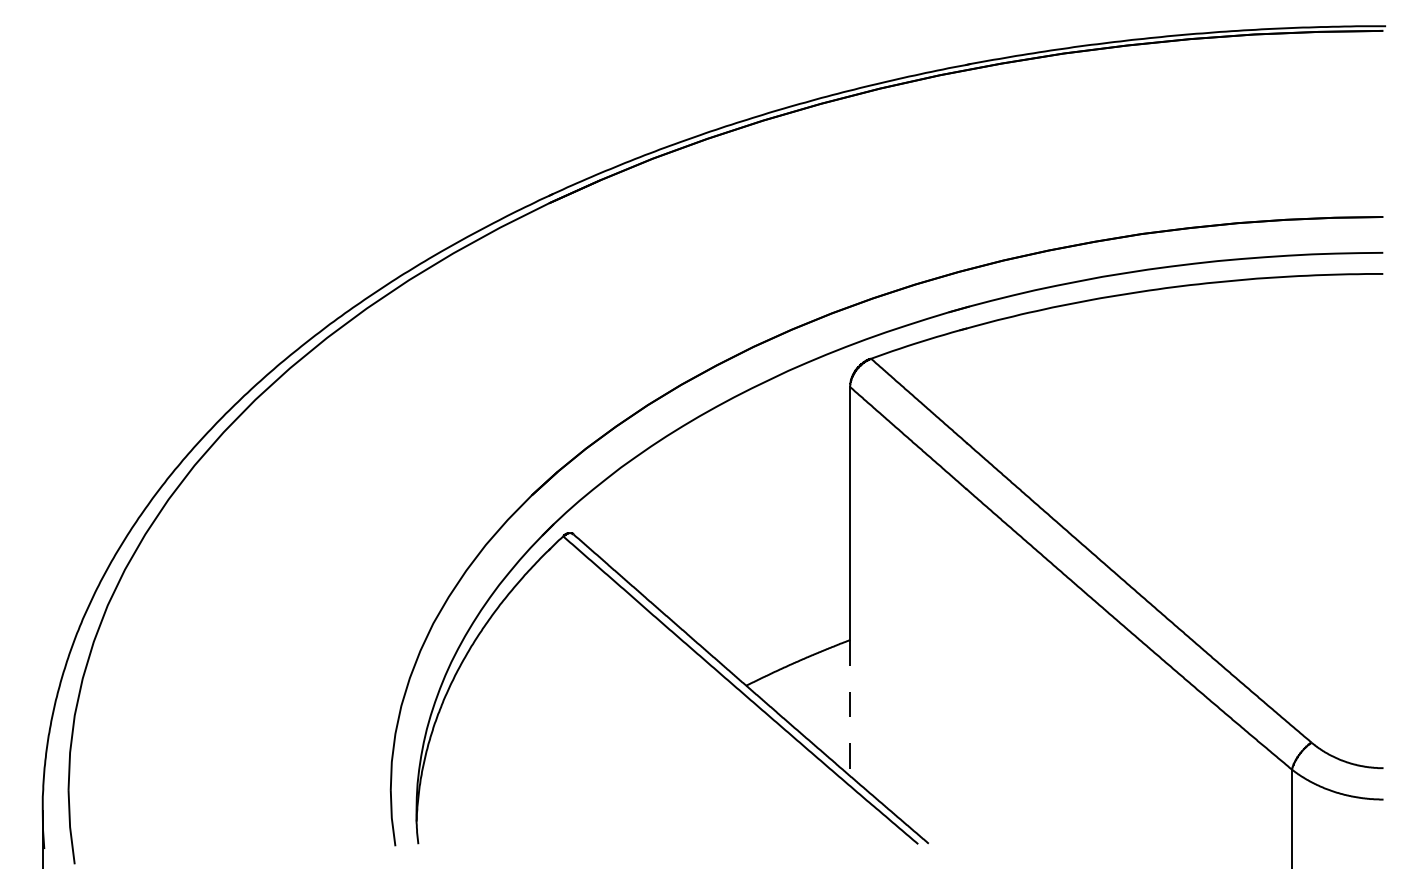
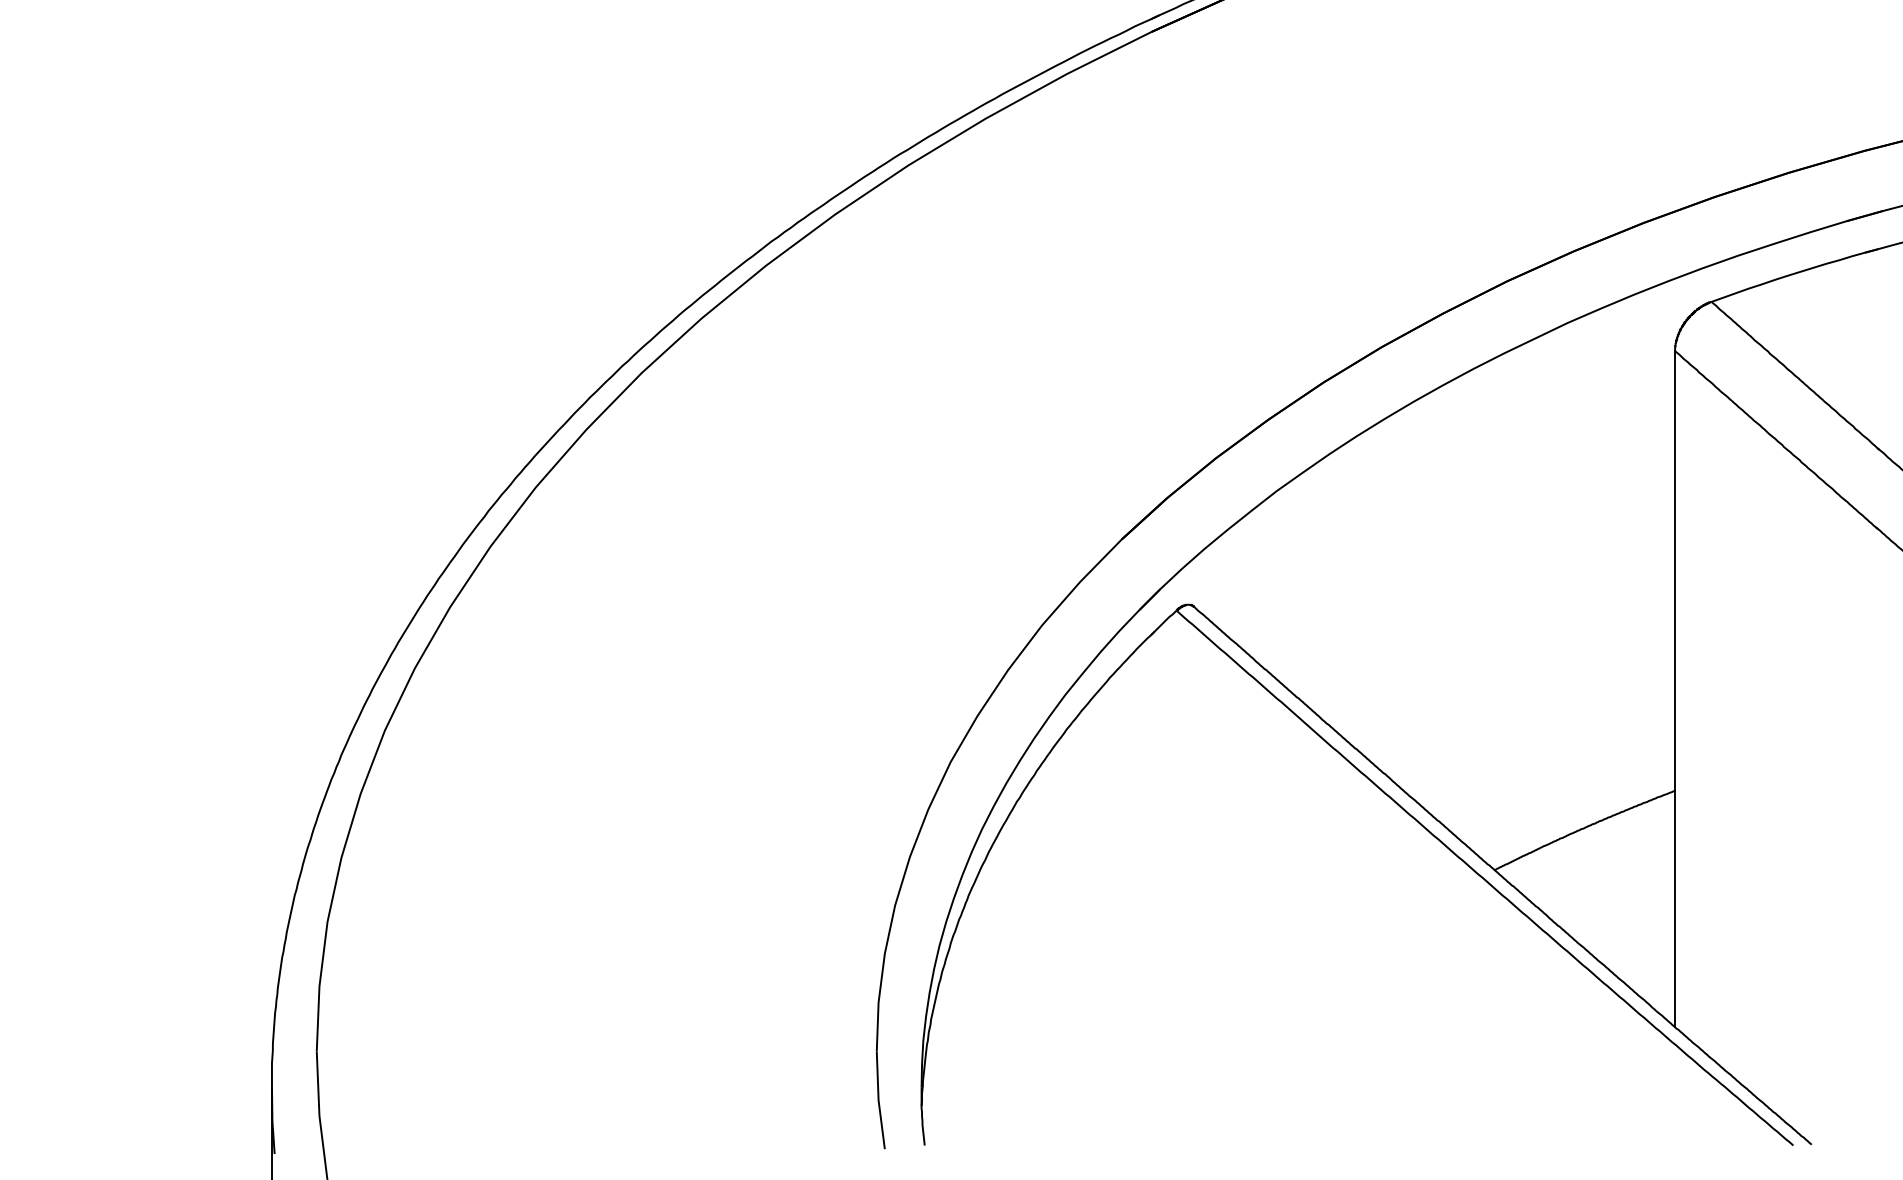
line: (850, 708) -> (1675, 909), dashed -> solid

